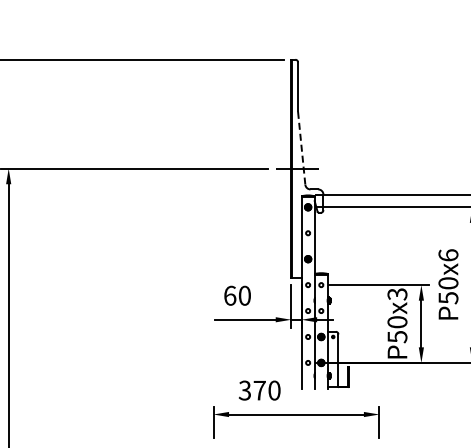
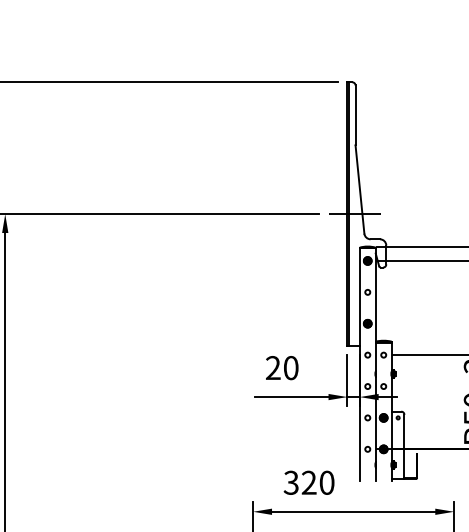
line: (301, 148) -> (359, 189), dashed -> solid
text: (230, 295) -> (273, 367), 60 -> 20
text: (259, 390) -> (308, 482), 370 -> 320

